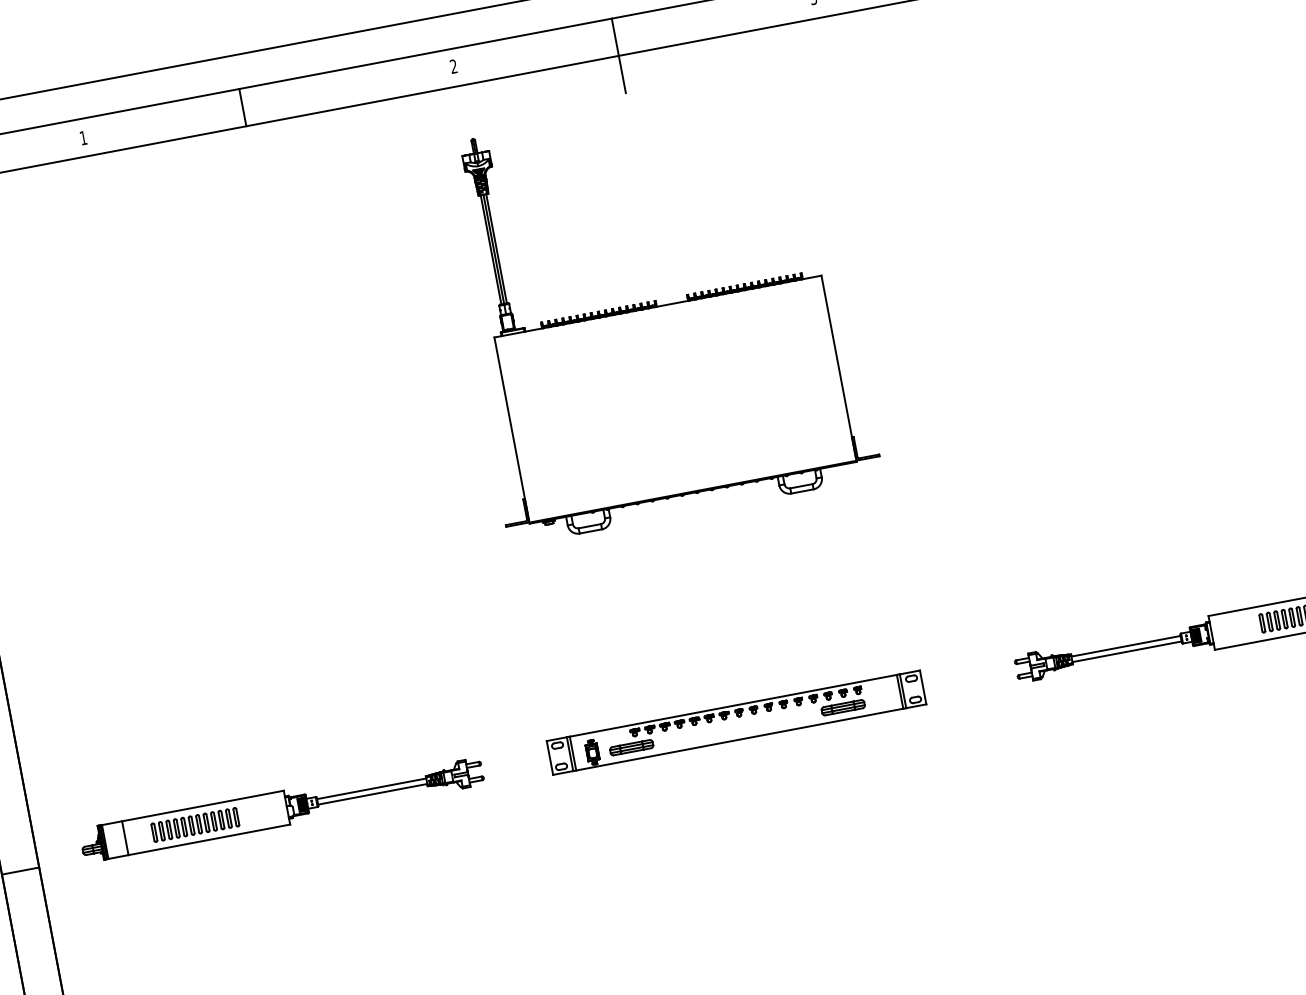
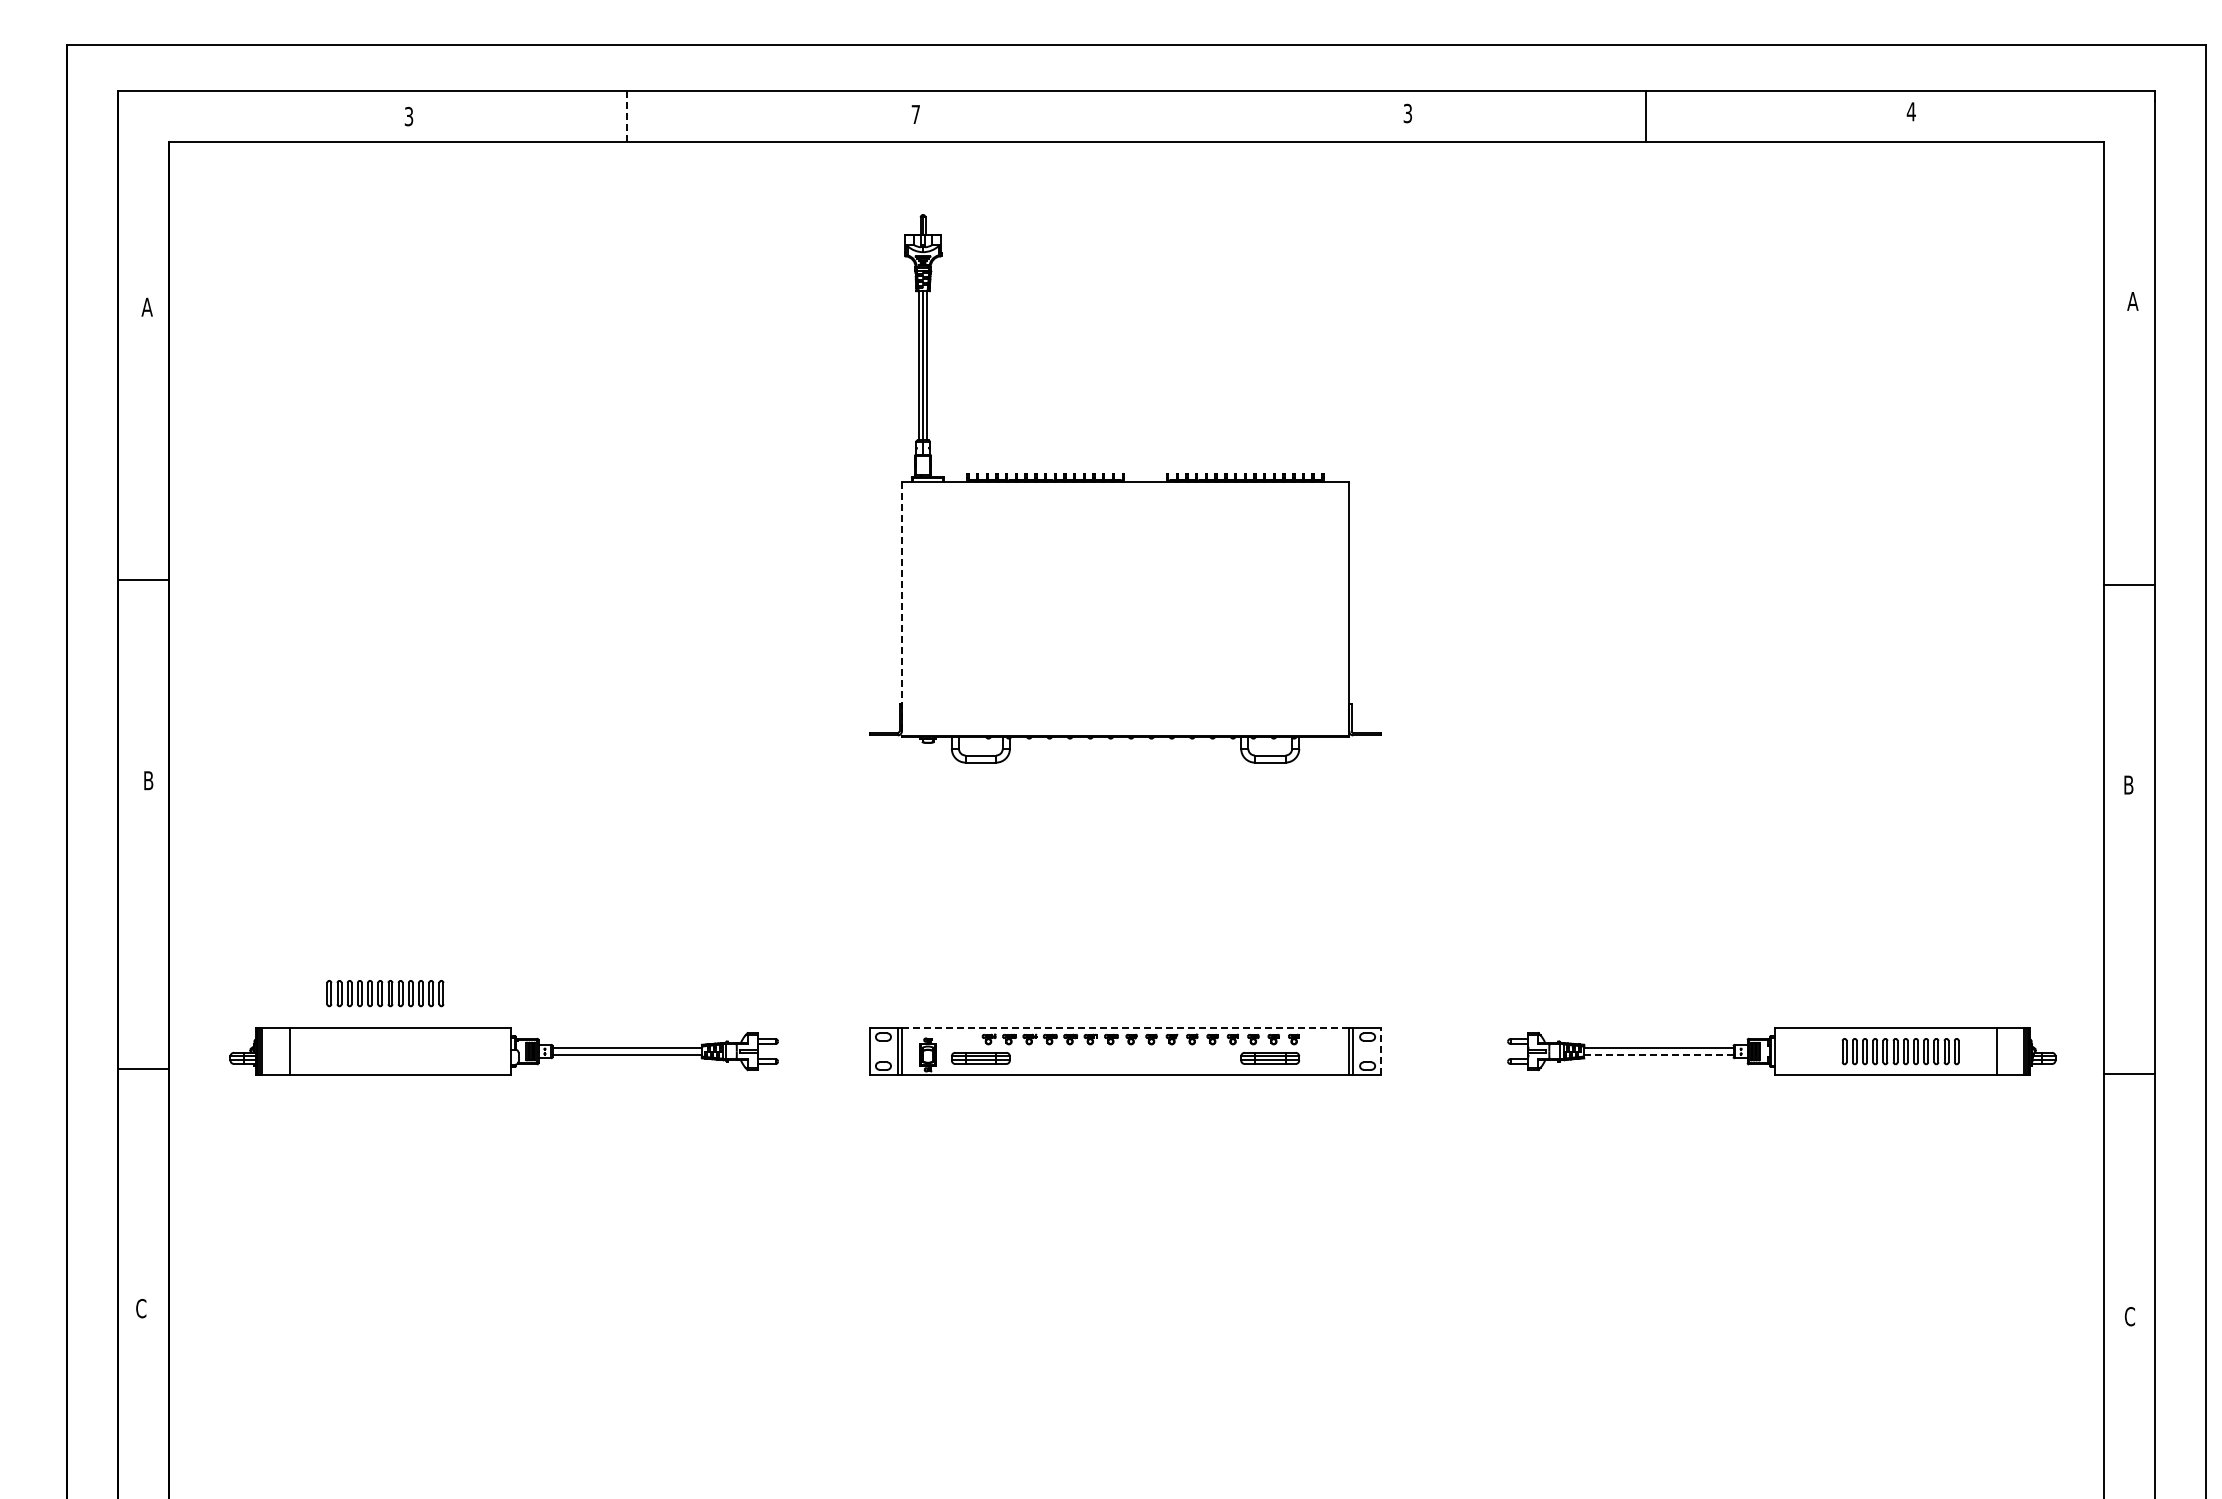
line: (618, 55) -> (1136, 141), removed
text: (453, 65) -> (915, 113), 2 -> 7
line: (243, 107) -> (627, 116), solid -> dashed
text: (83, 138) -> (408, 116), 1 -> 3
line: (511, 430) -> (901, 609), solid -> dashed
line: (1126, 651) -> (1658, 1055), solid -> dashed
line: (922, 687) -> (1380, 1051), solid -> dashed
line: (733, 705) -> (1125, 1028), solid -> dashed
part: (195, 824) -> (385, 993), moved

